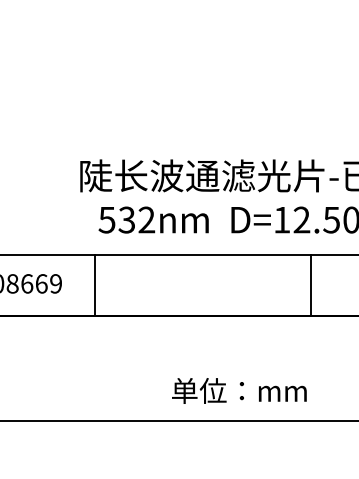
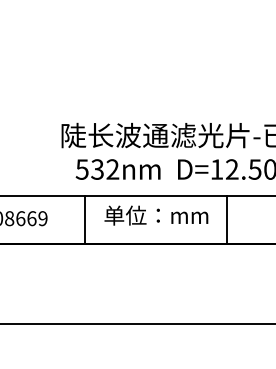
line: (95, 285) -> (84, 219), moved
line: (311, 285) -> (227, 219), moved
text: (239, 390) -> (156, 215), moved

